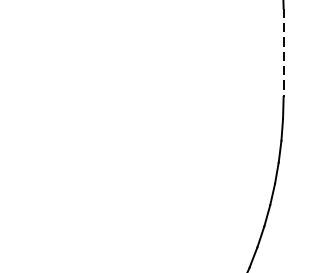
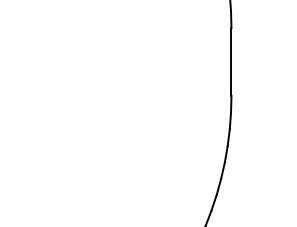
line: (283, 52) -> (231, 61), dashed -> solid

